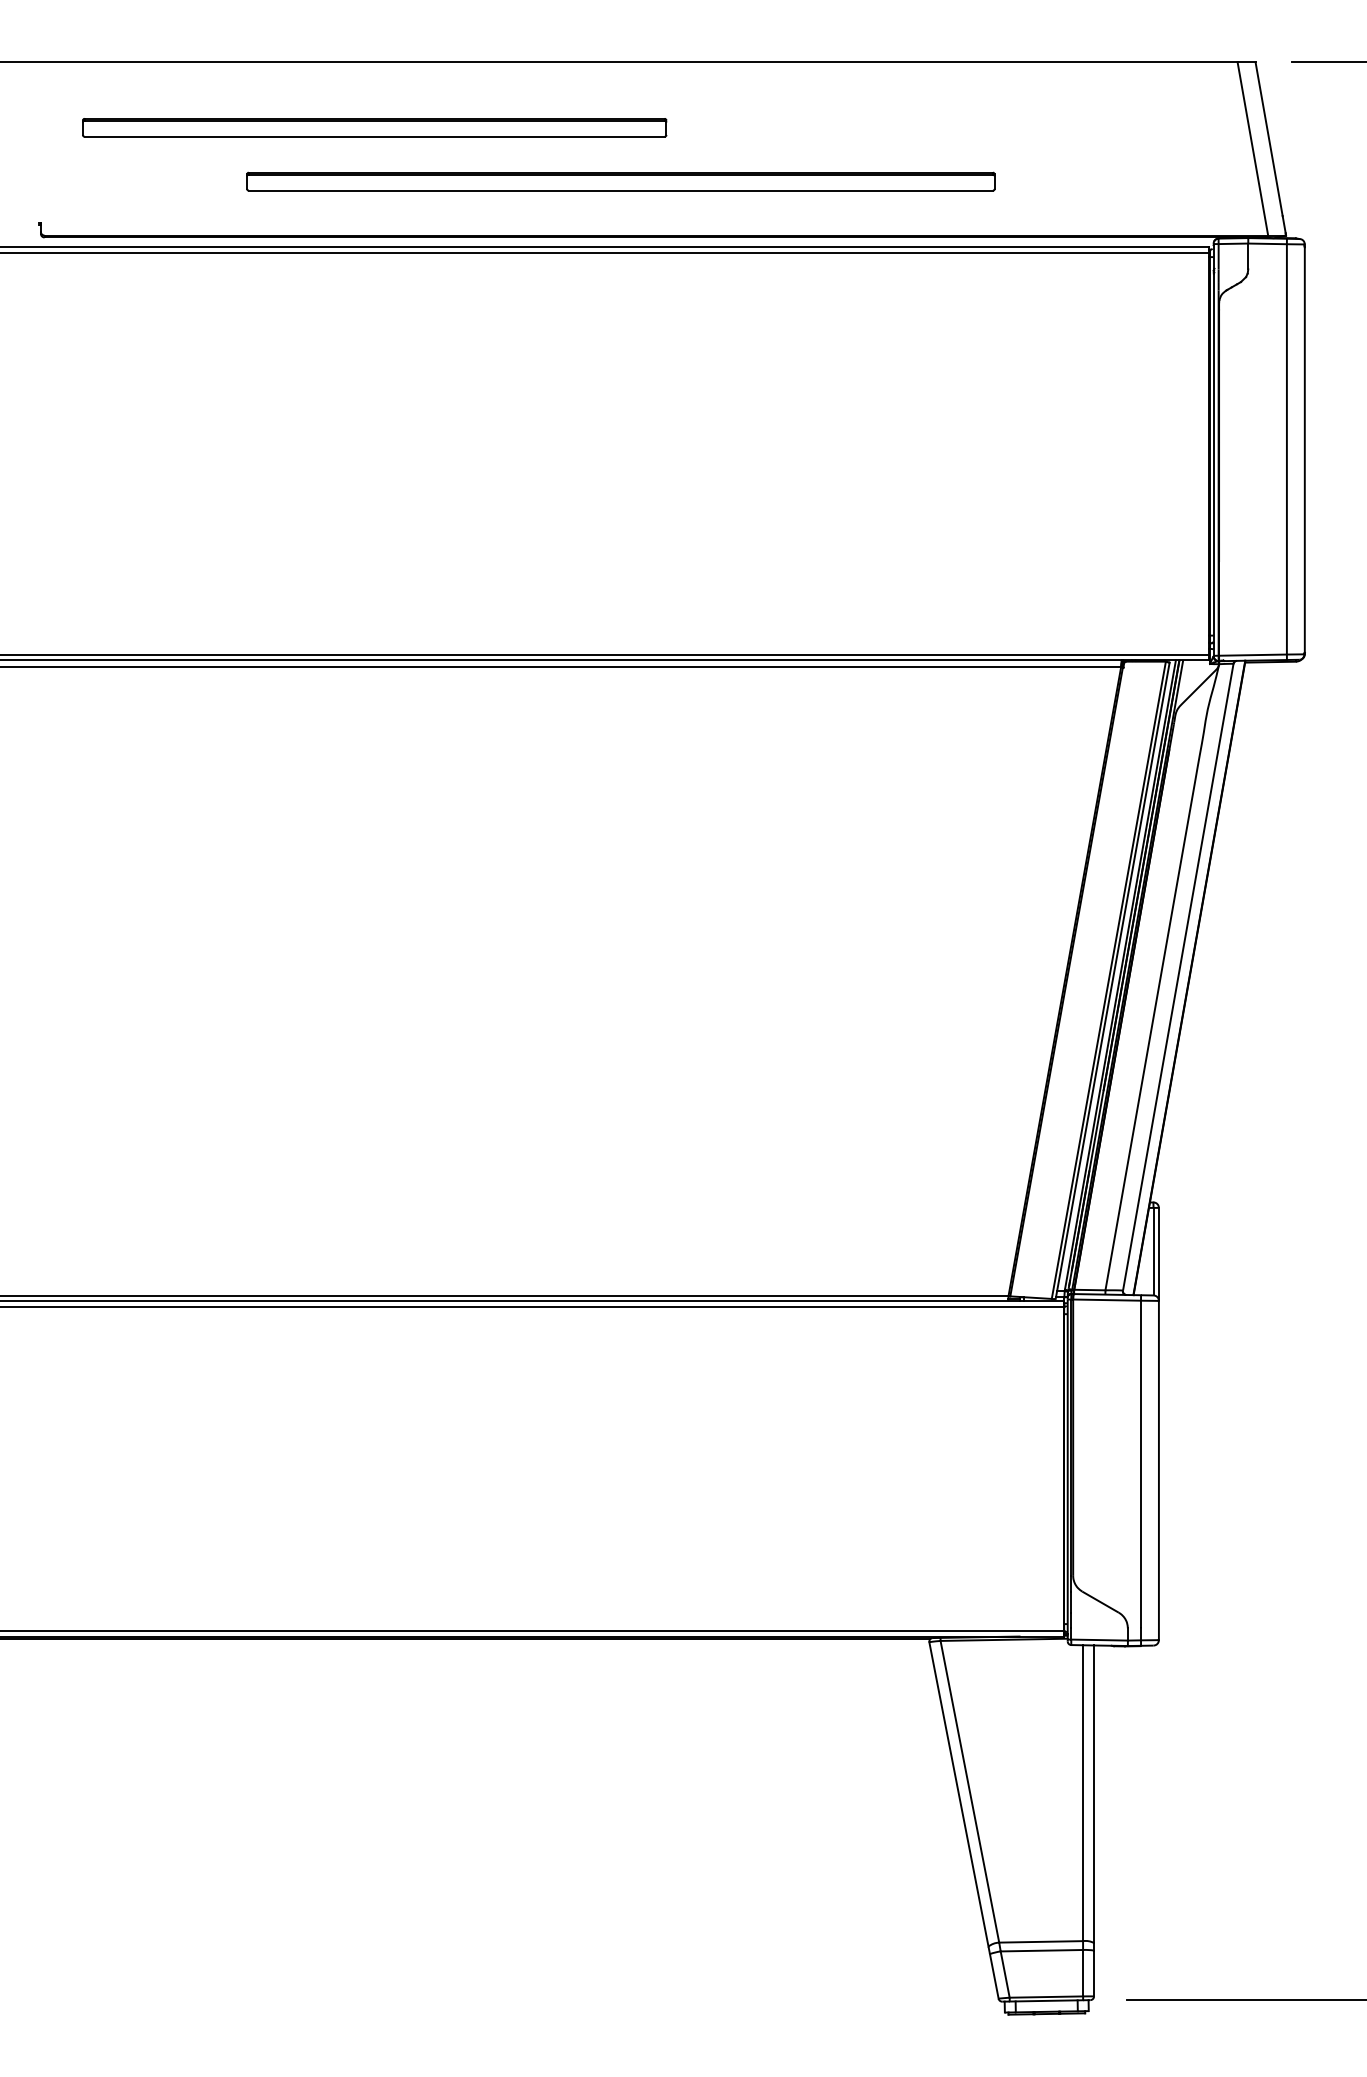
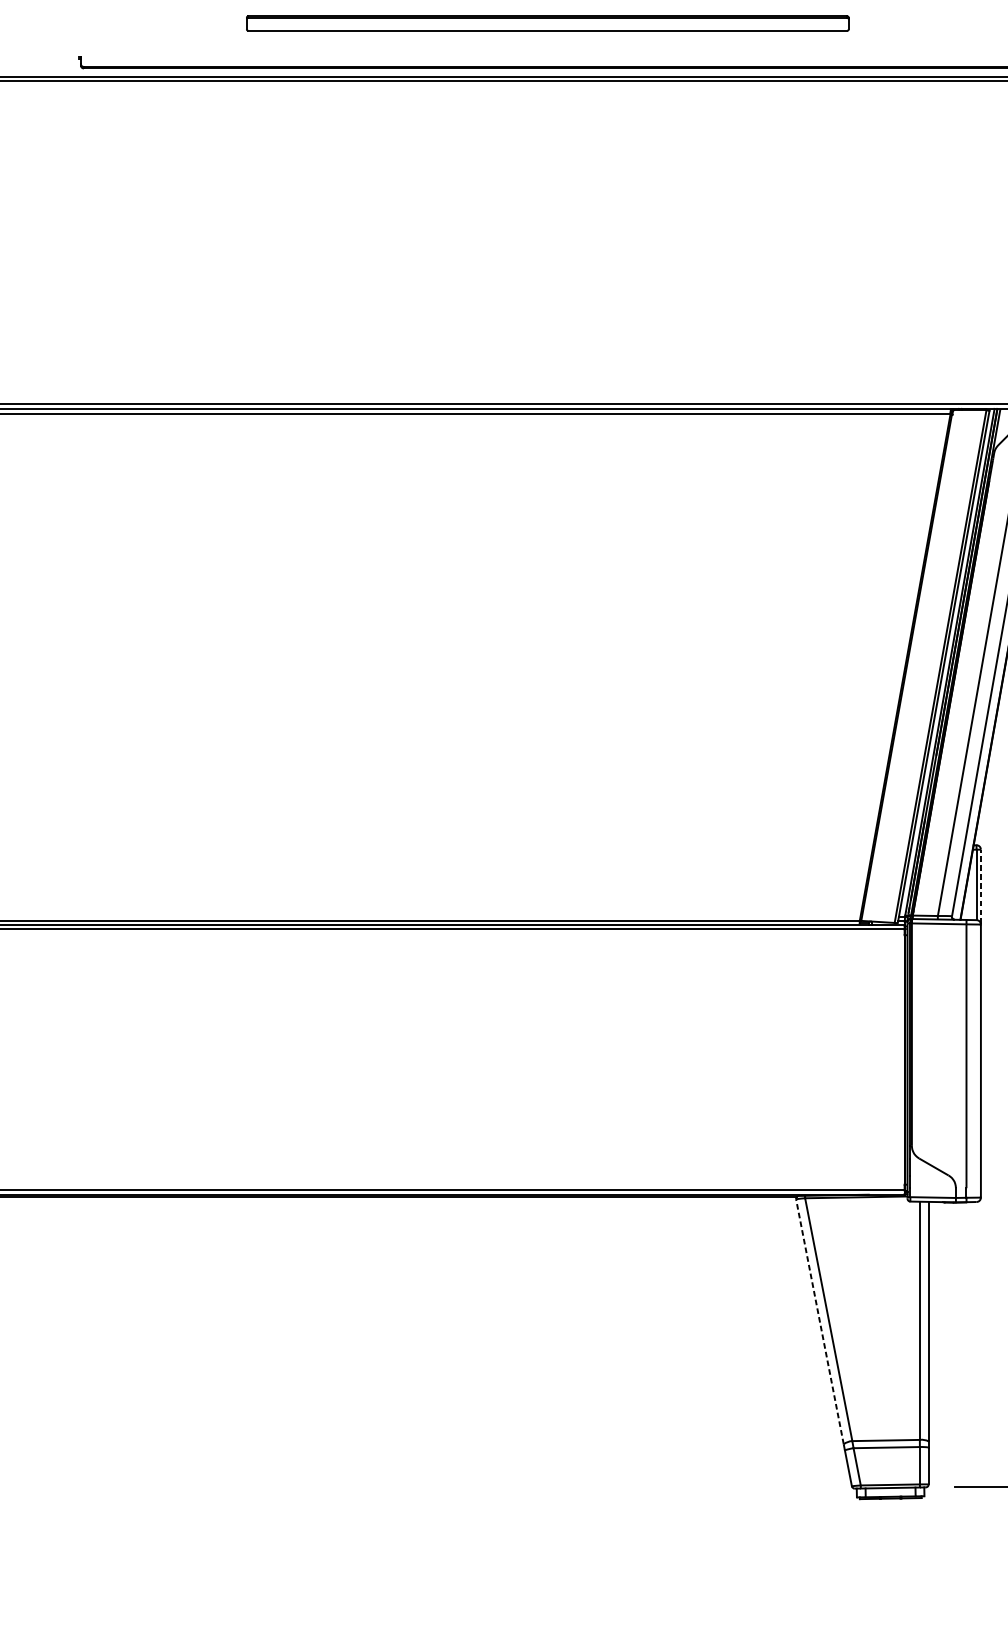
line: (1158, 1253) -> (980, 886), solid -> dashed
line: (958, 1794) -> (819, 1321), solid -> dashed

